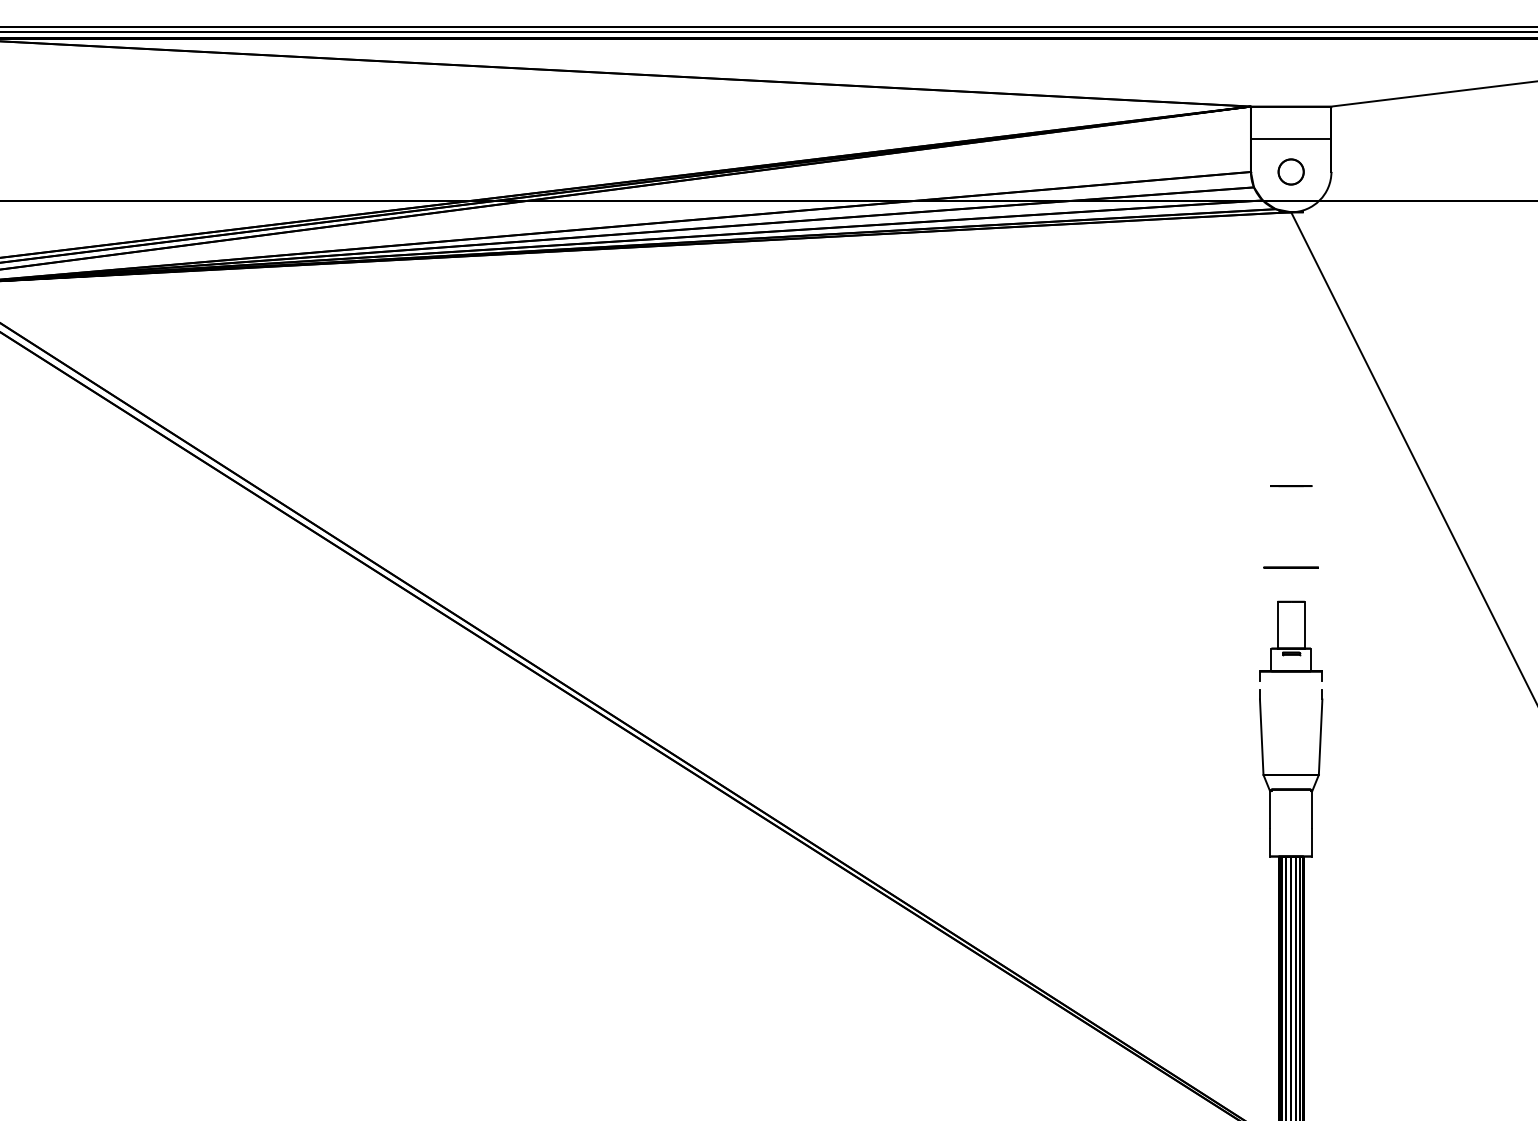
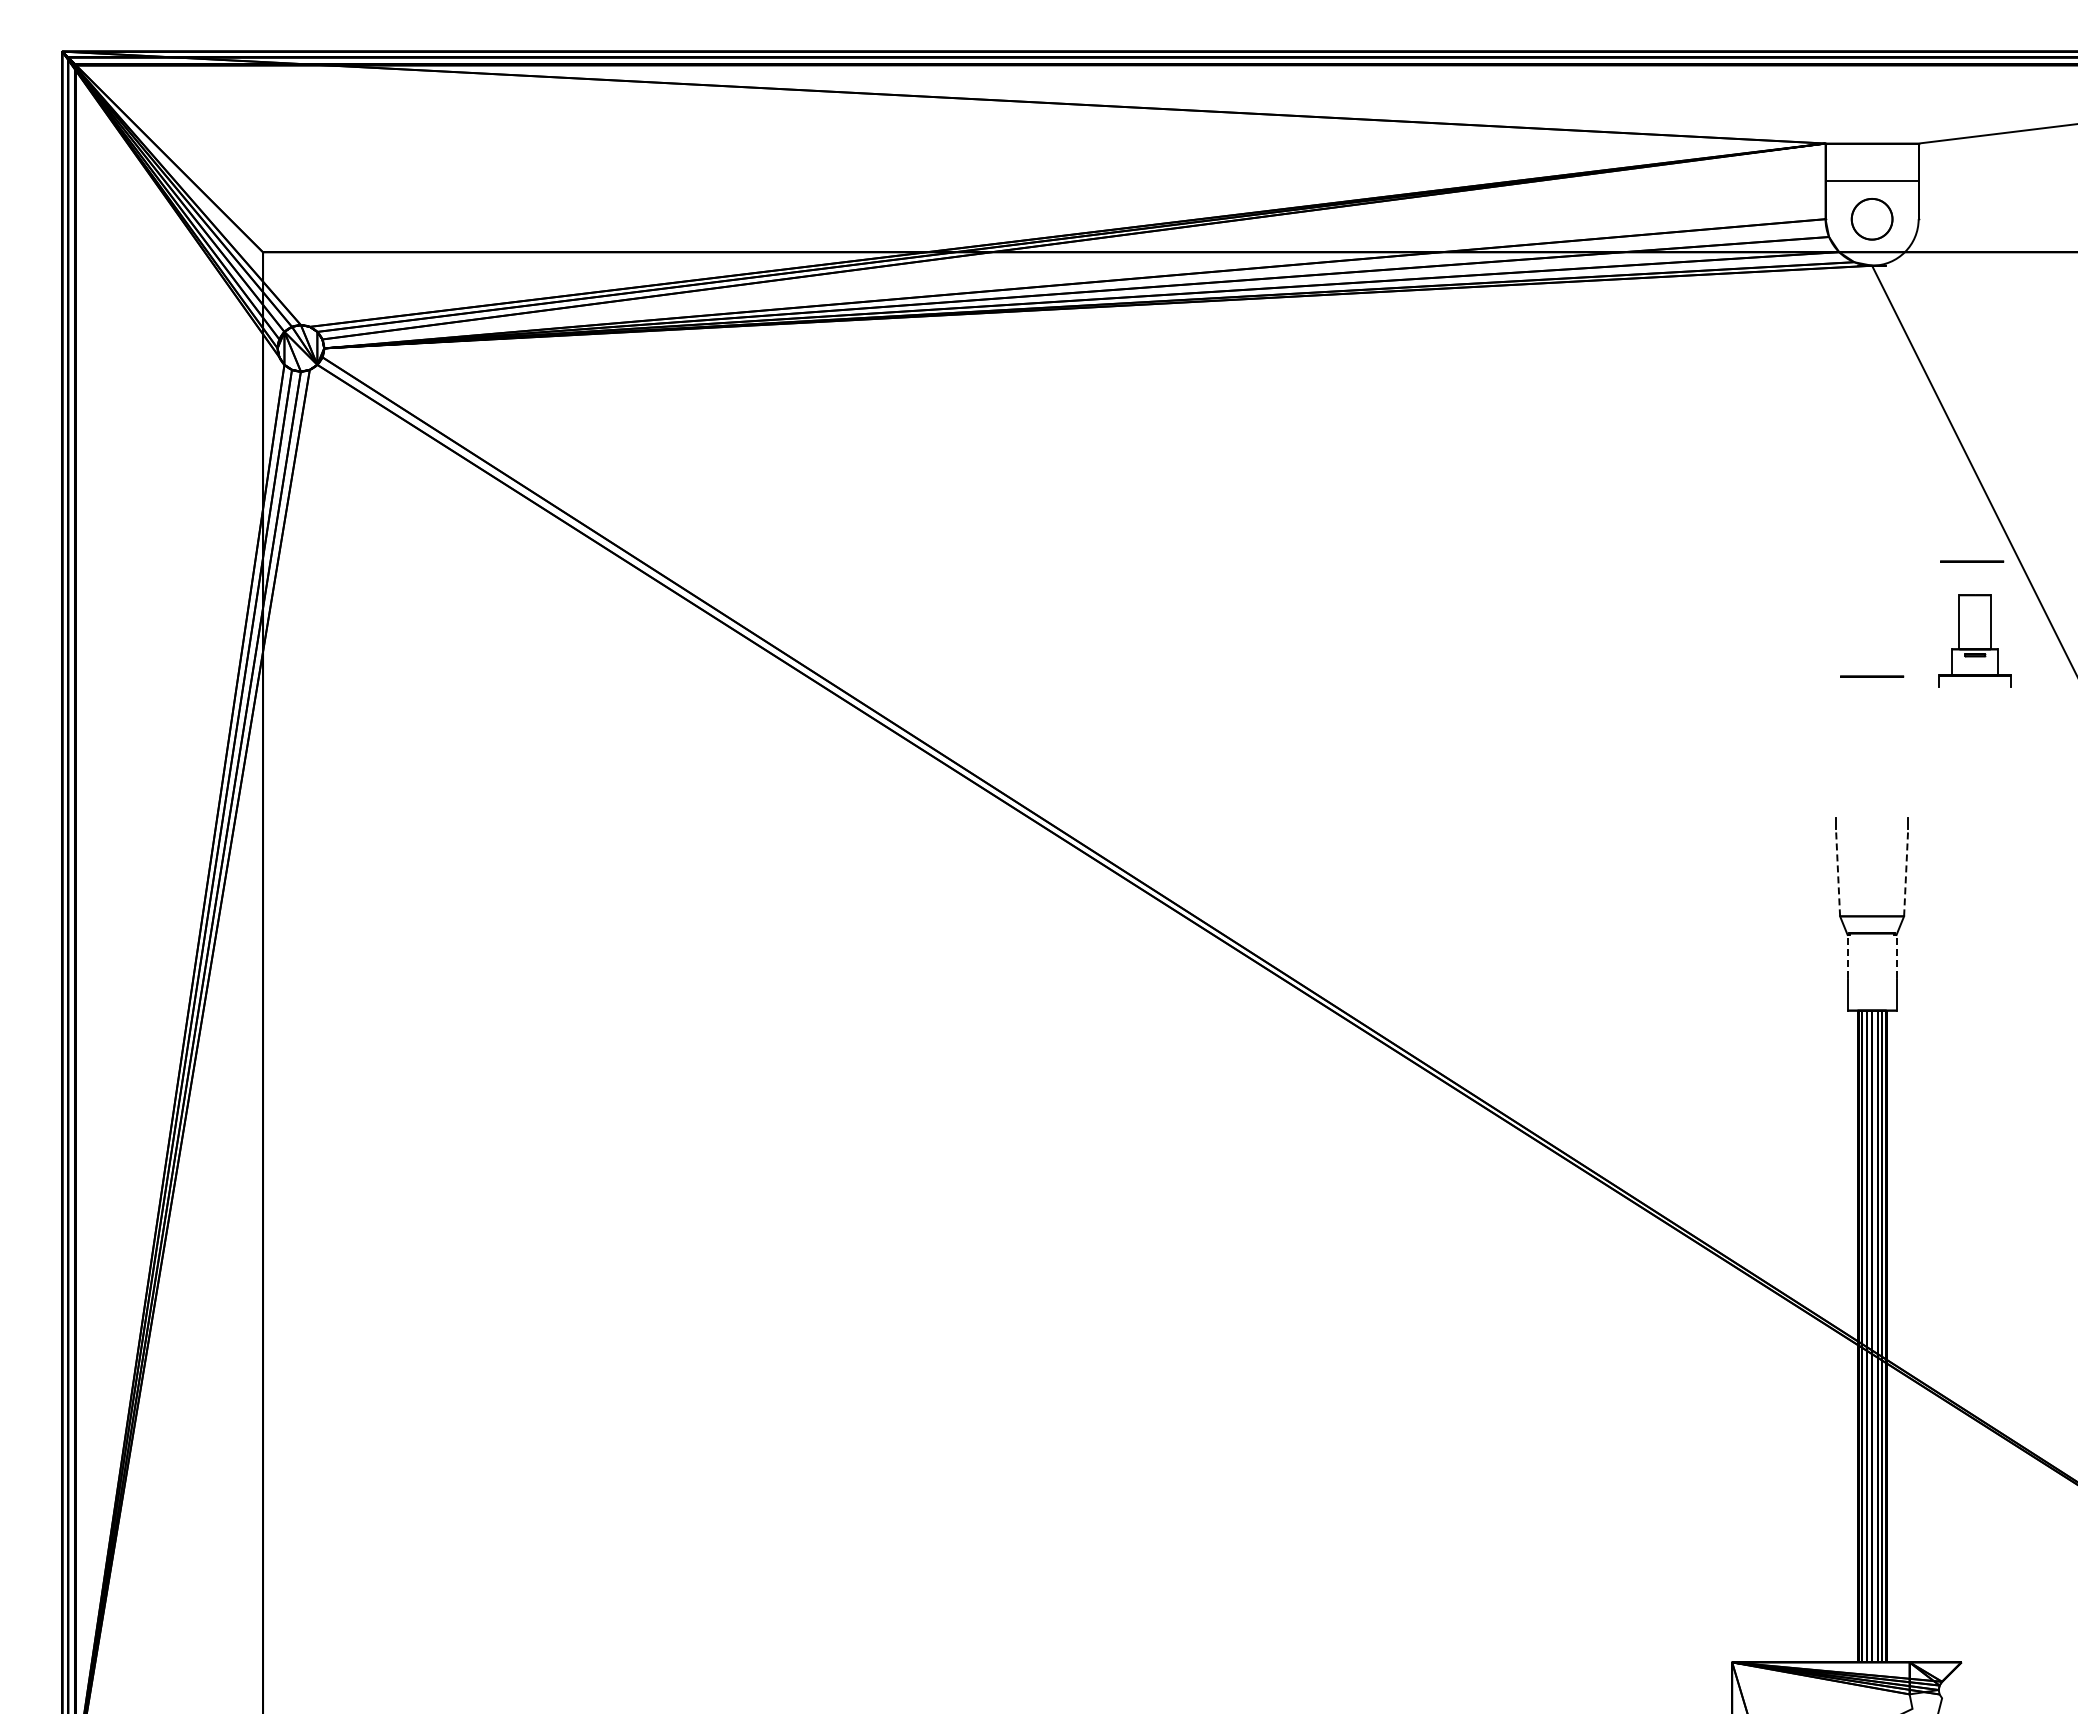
circle: (1290, 171) -> (1871, 218), size x1.4
circle: (1378, 468) -> (1972, 561), added
line: (1290, 486) -> (1871, 582), removed
part: (1290, 641) -> (1974, 640), moved
line: (1262, 737) -> (1838, 872), solid -> dashed
line: (1320, 737) -> (1906, 872), solid -> dashed
line: (1269, 809) -> (1847, 956), solid -> dashed
line: (1312, 809) -> (1896, 956), solid -> dashed

